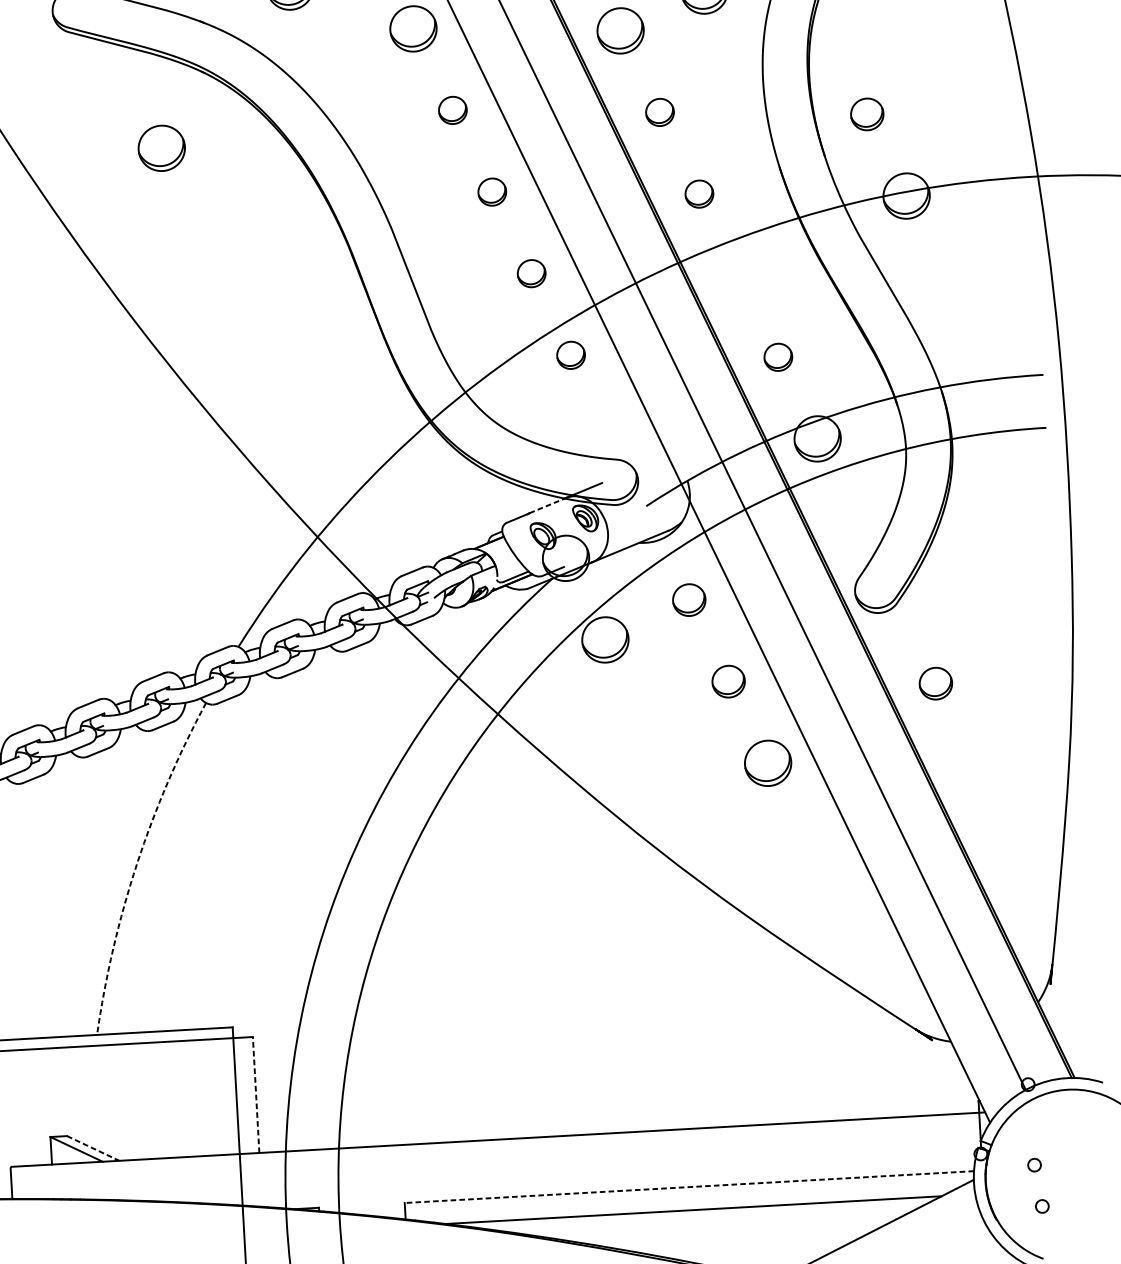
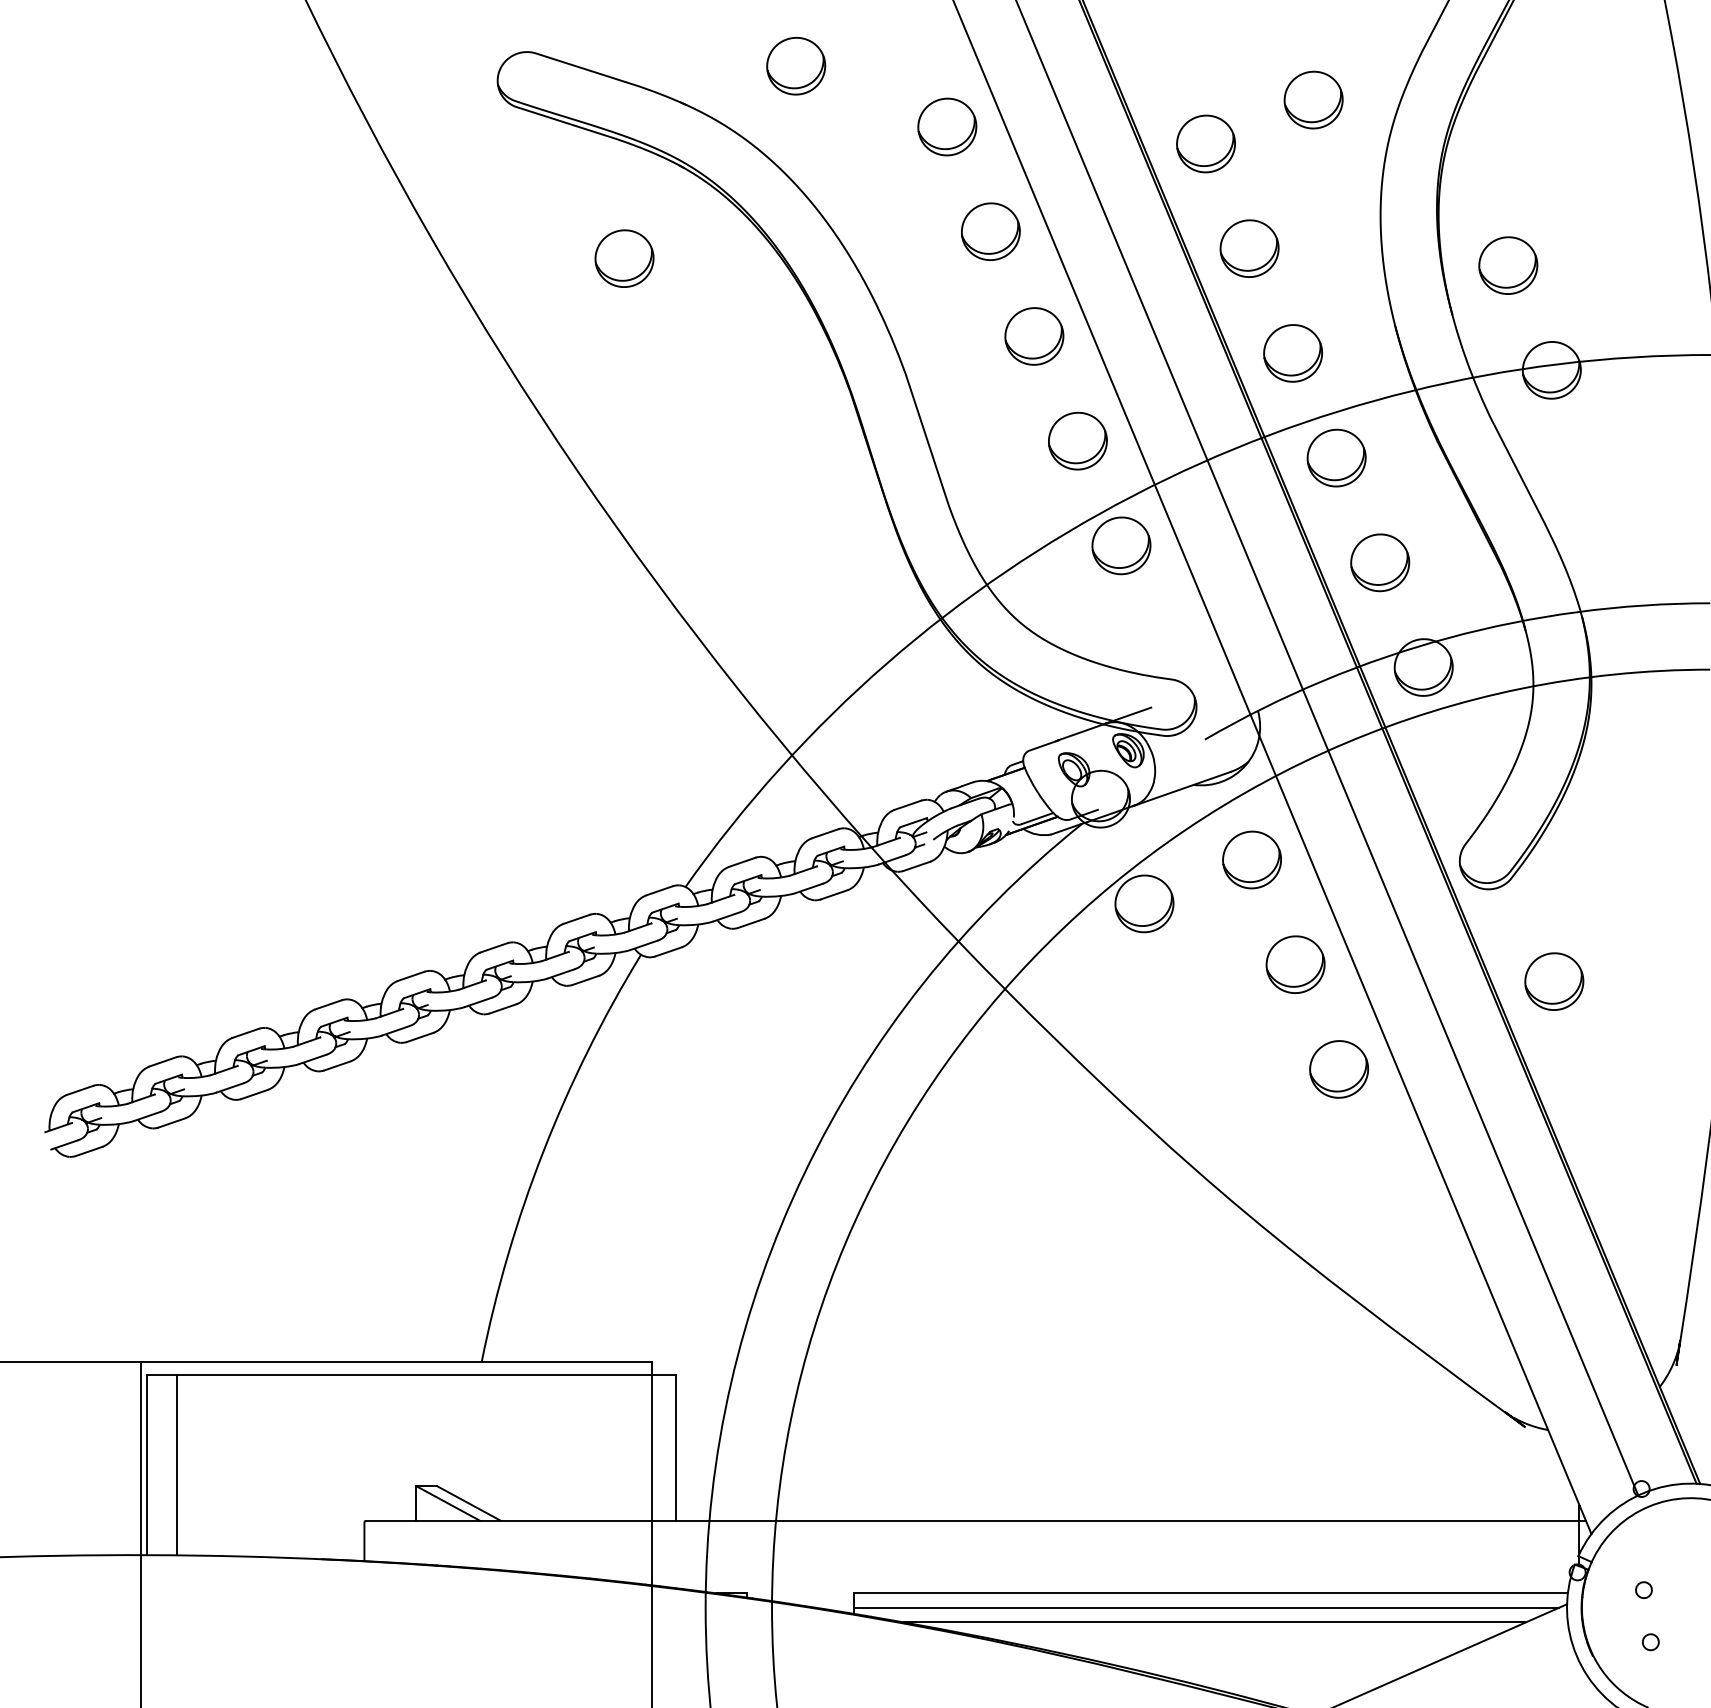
part: (452, 110) -> (990, 231), size x1.67
part: (659, 112) -> (1249, 248), size x1.67
part: (867, 114) -> (1508, 265), size x1.43
part: (492, 192) -> (1034, 336), size x1.67
part: (698, 194) -> (1292, 353), size x1.67
part: (531, 273) -> (1077, 440), size x1.67
part: (738, 275) -> (1336, 457), added
part: (571, 355) -> (1121, 545), size x1.67
part: (778, 357) -> (1380, 562), size x1.67
line: (547, 505) -> (1081, 731), dashed -> solid
part: (688, 599) -> (1251, 859), size x1.43
part: (728, 681) -> (1295, 964), size x1.43
part: (936, 683) -> (1554, 981), size x1.43
arc: (136, 864) -> (543, 1151), dashed -> solid
line: (256, 1095) -> (676, 1448), dashed -> solid
line: (93, 1148) -> (469, 1503), dashed -> solid
line: (689, 1187) -> (1211, 1593), dashed -> solid
line: (686, 1198) -> (1206, 1607), added

